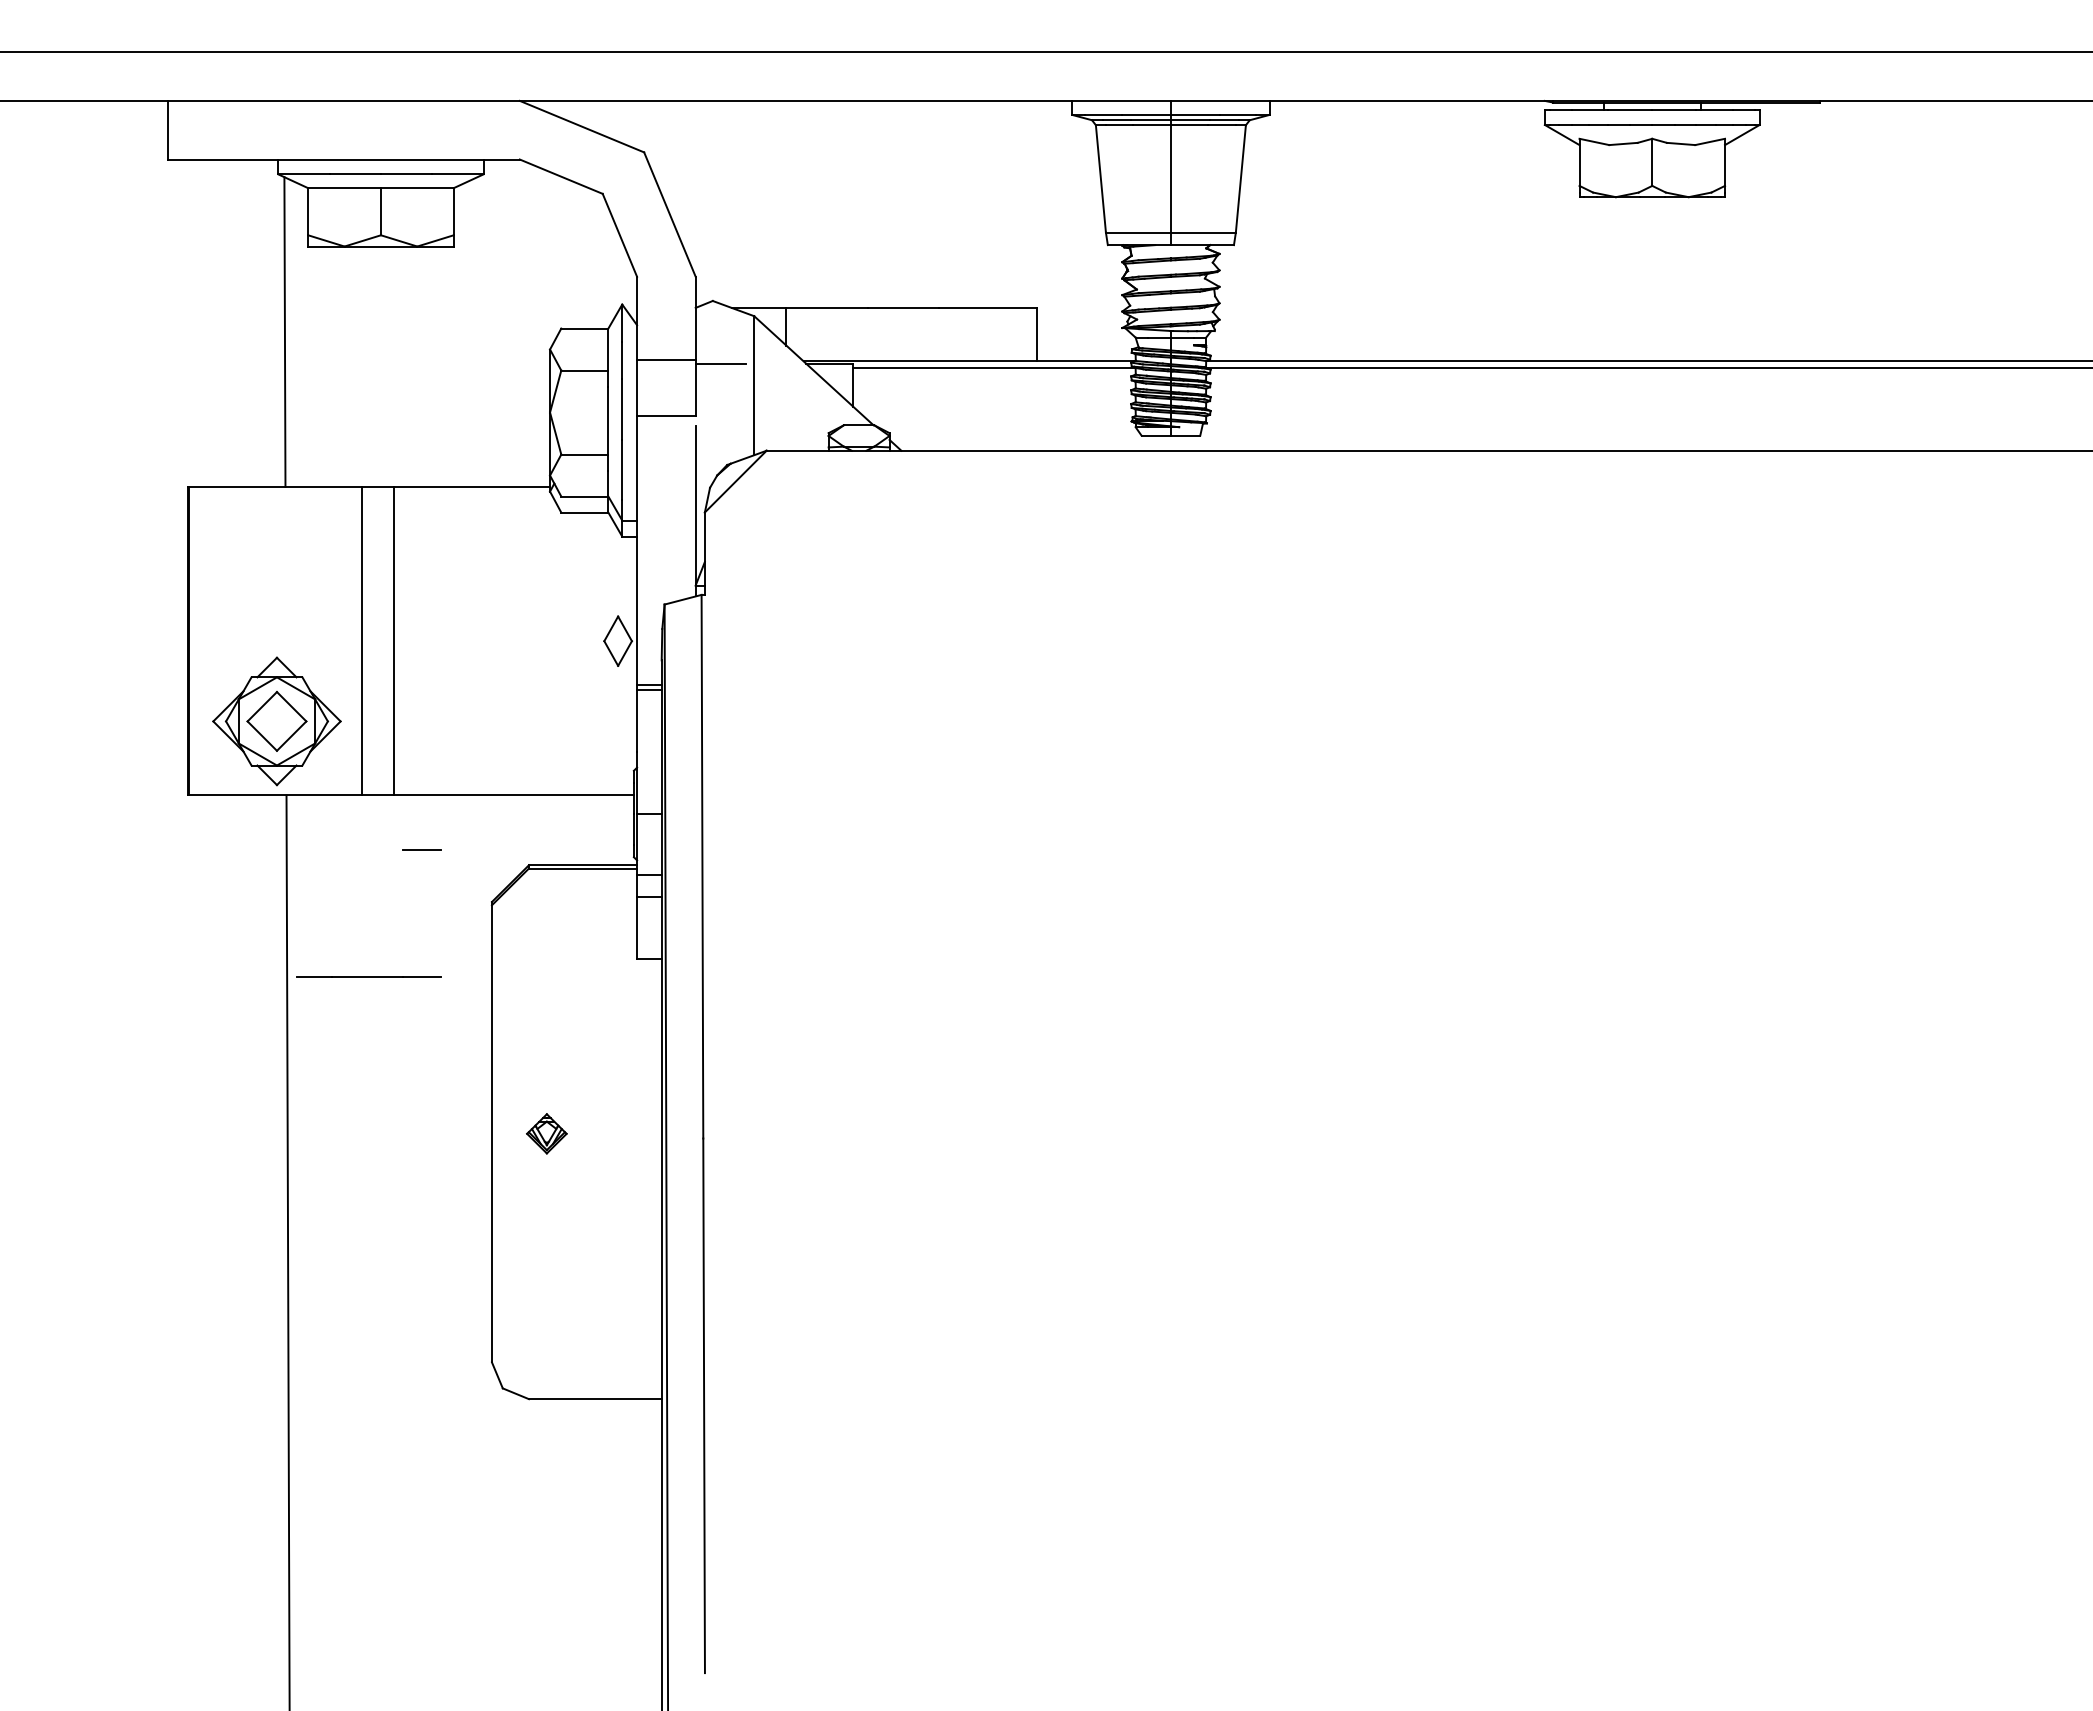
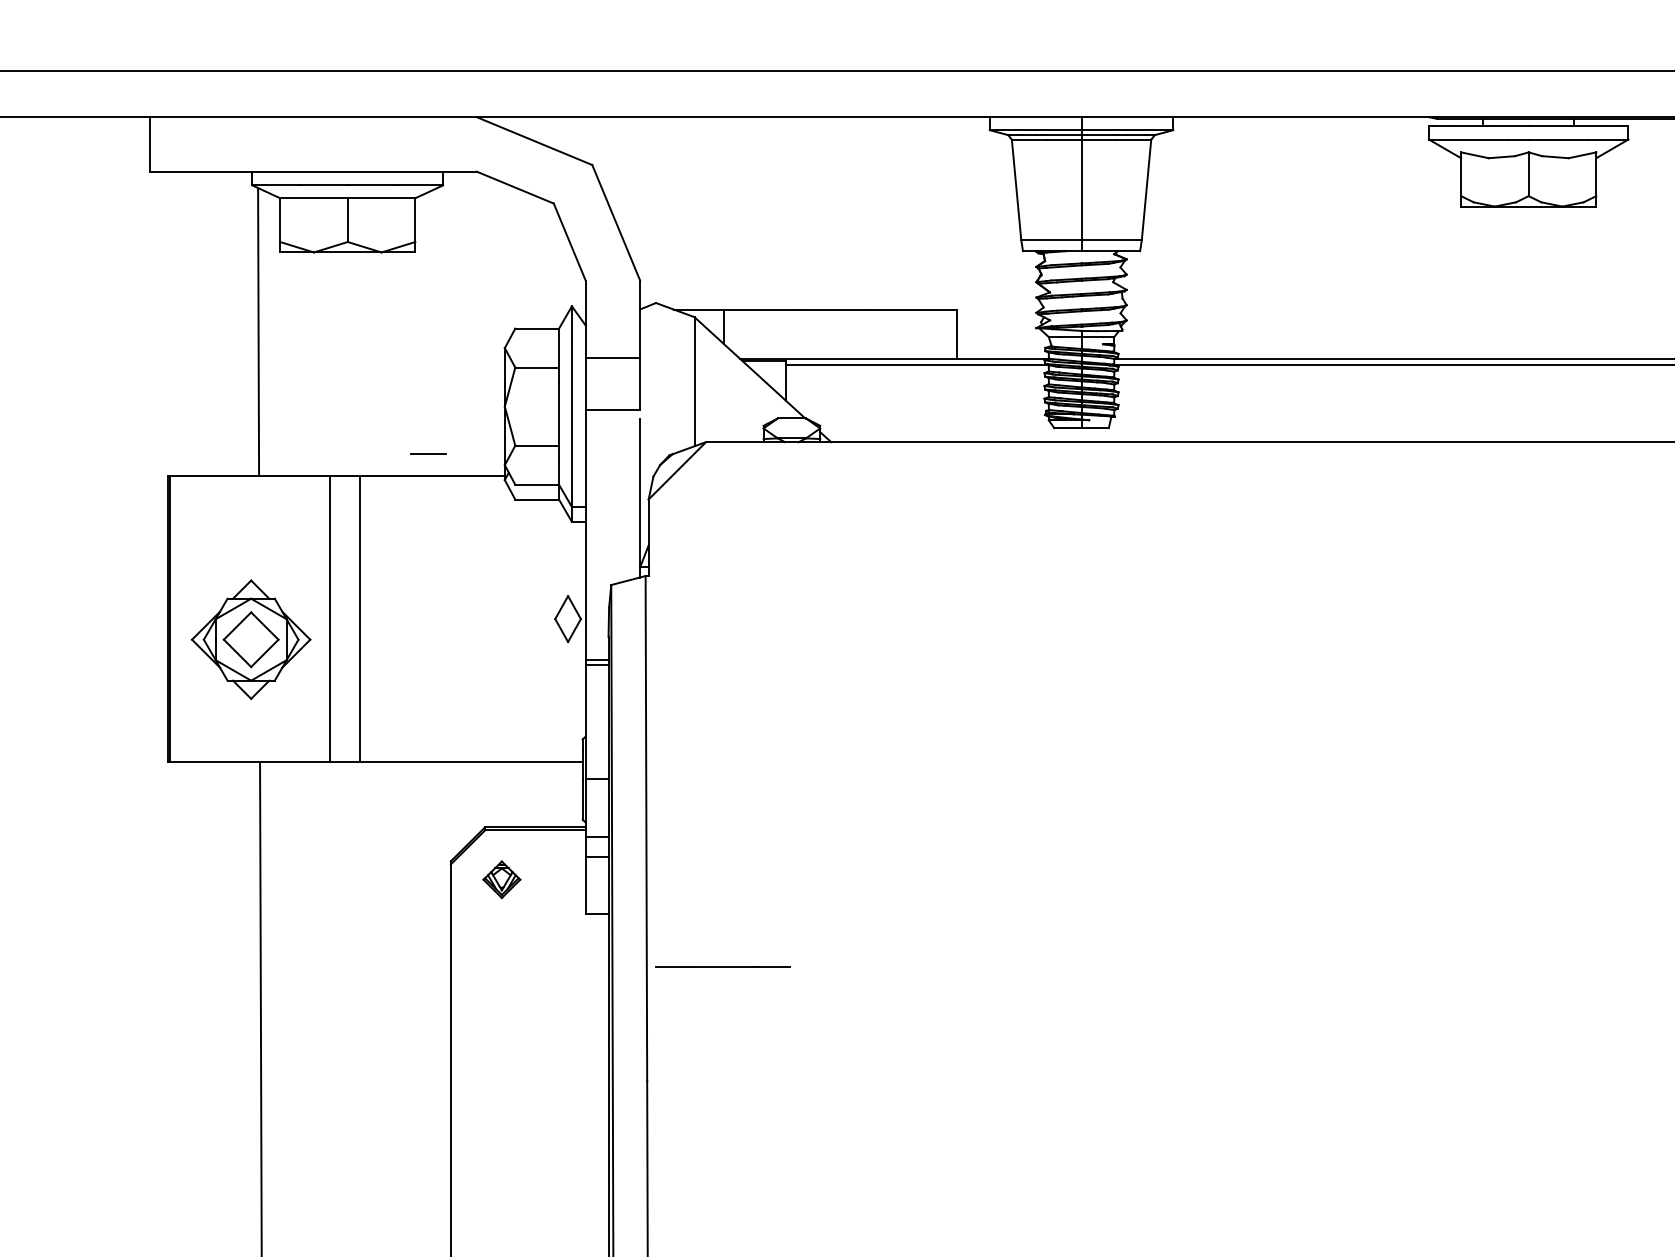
line: (720, 363) -> (663, 361), removed
part: (276, 721) -> (250, 639), moved
line: (421, 849) -> (428, 453), moved
line: (368, 976) -> (722, 965), moved
part: (546, 1133) -> (501, 879), moved

